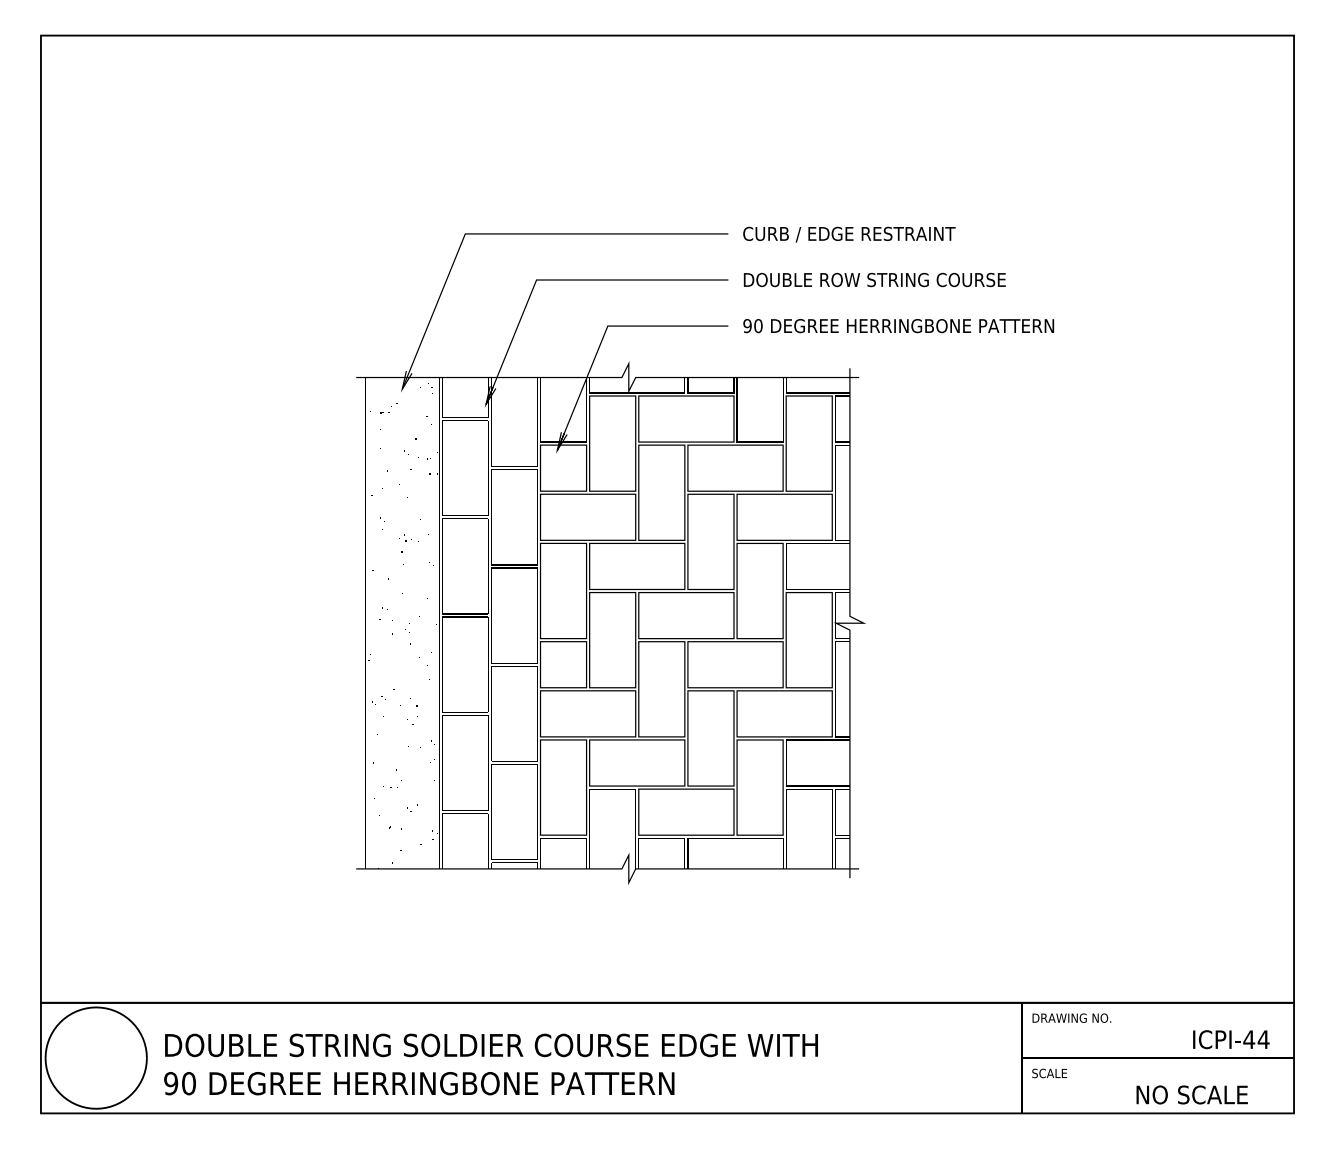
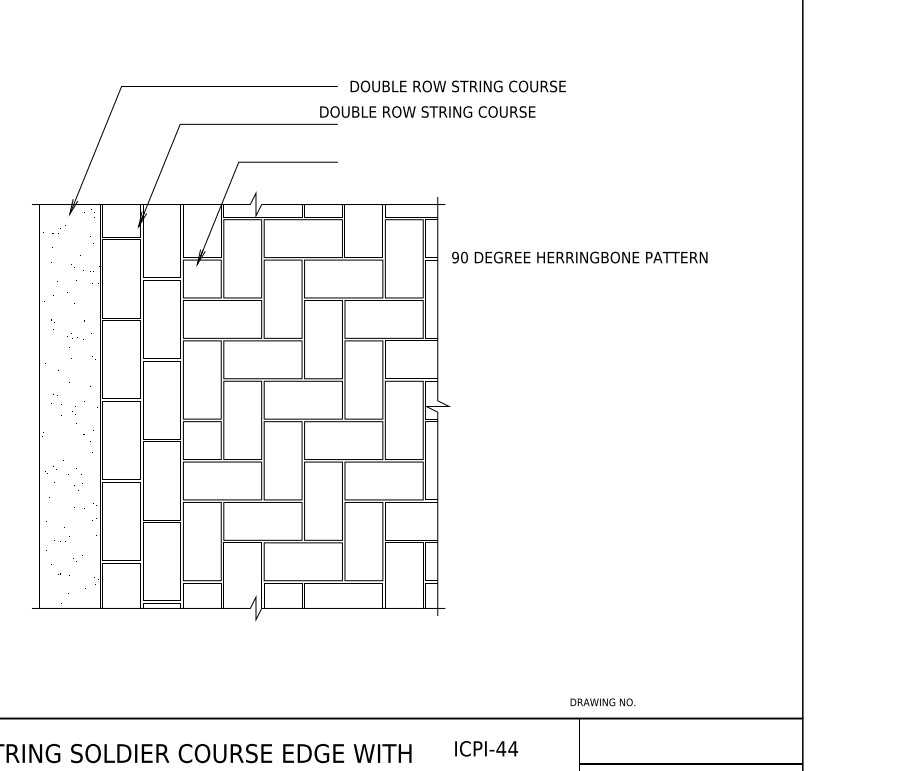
text: (874, 234) -> (457, 86), CURB / EDGE RESTRAINT -> DOUBLE ROW STRING COURSE
text: (874, 279) -> (427, 111), moved
text: (898, 326) -> (579, 257), moved
text: (1071, 1017) -> (602, 701), moved
text: (1231, 1039) -> (486, 748), moved

